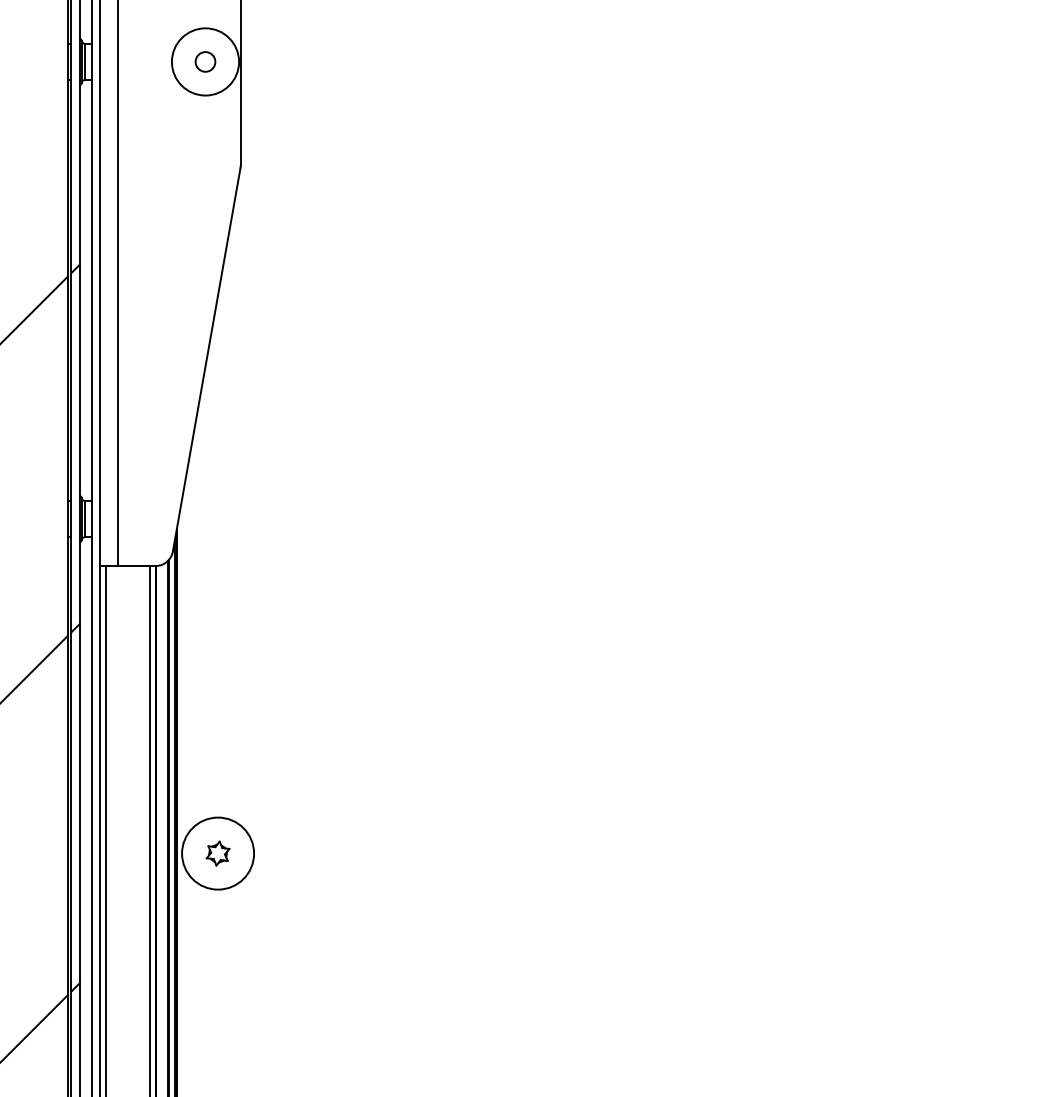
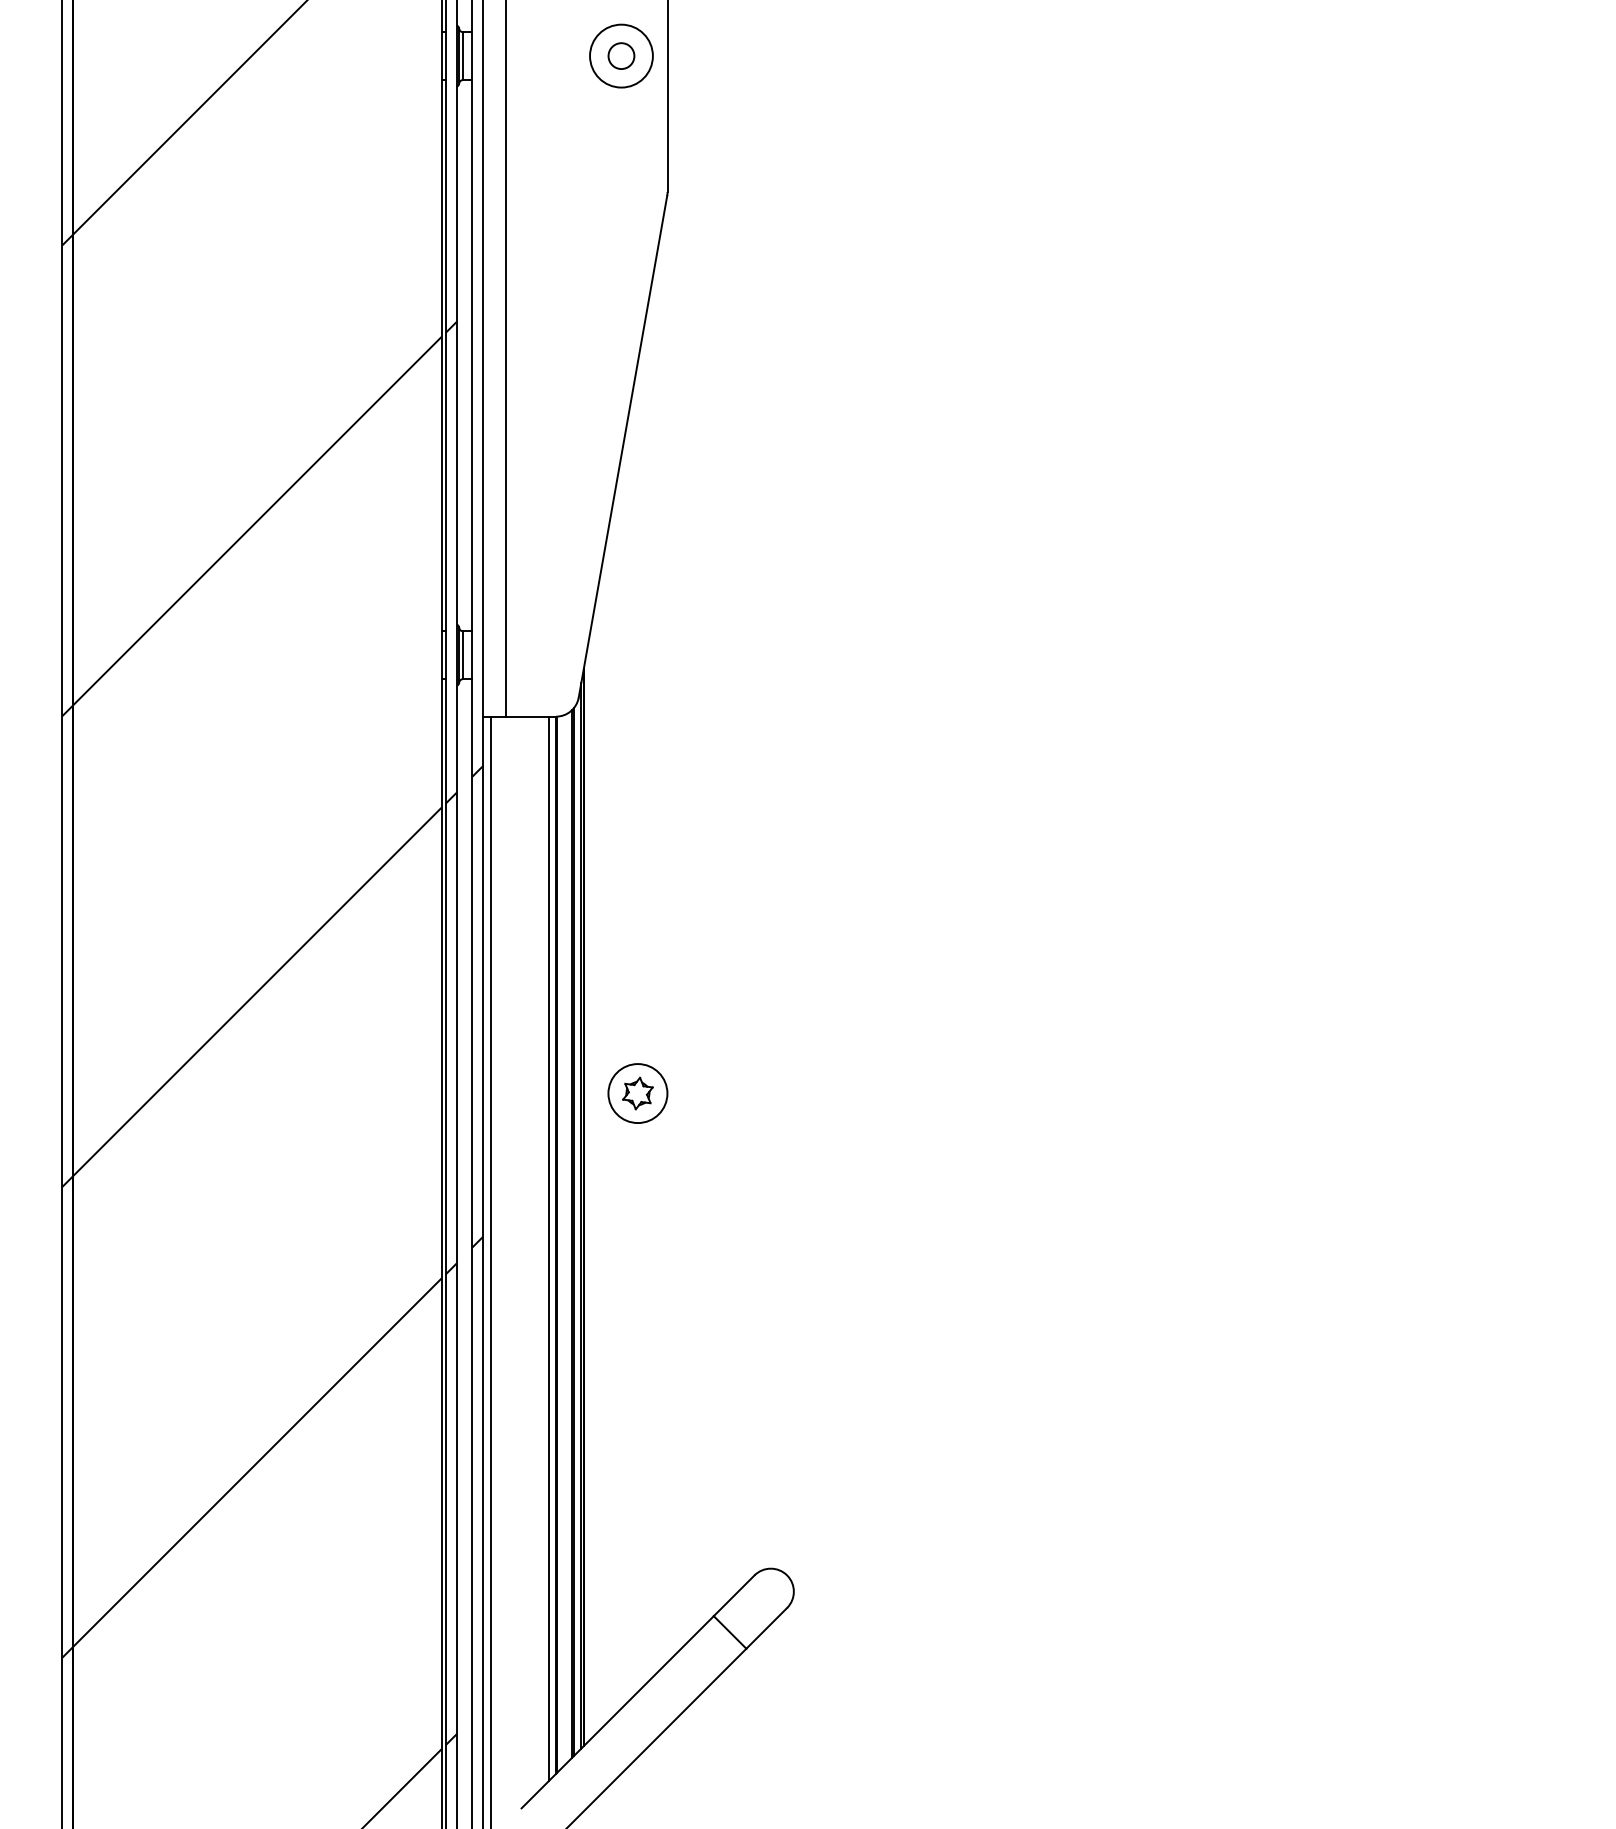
circle: (205, 61) -> (621, 55), size x0.71
hatch: (95, 787) -> (477, 1006), added
circle: (217, 853) -> (637, 1093), size x0.62

